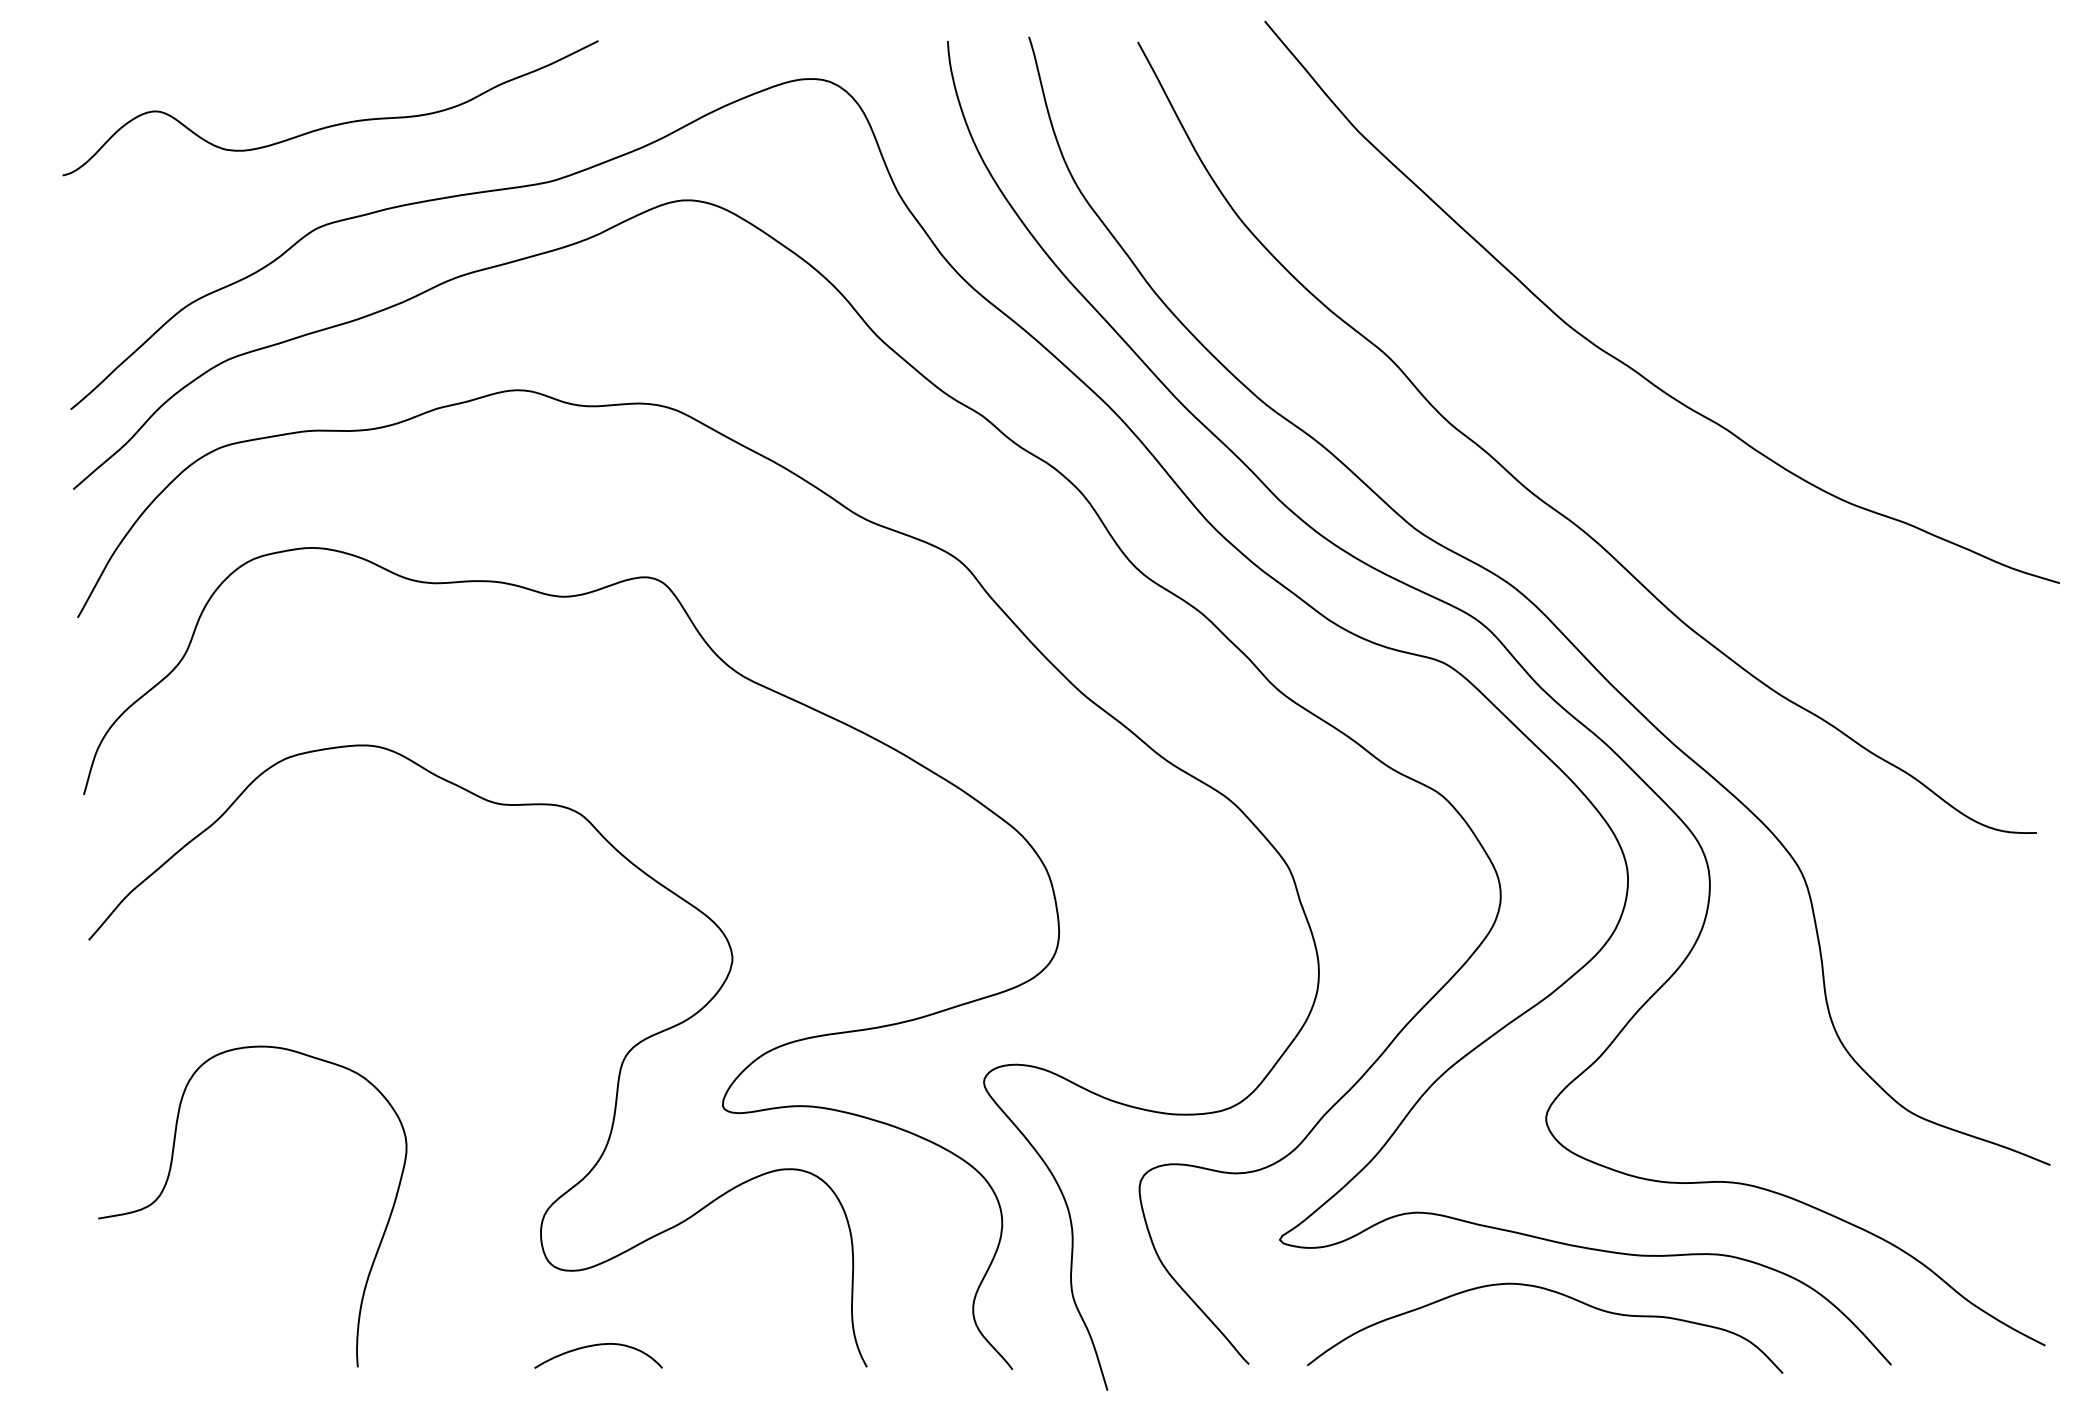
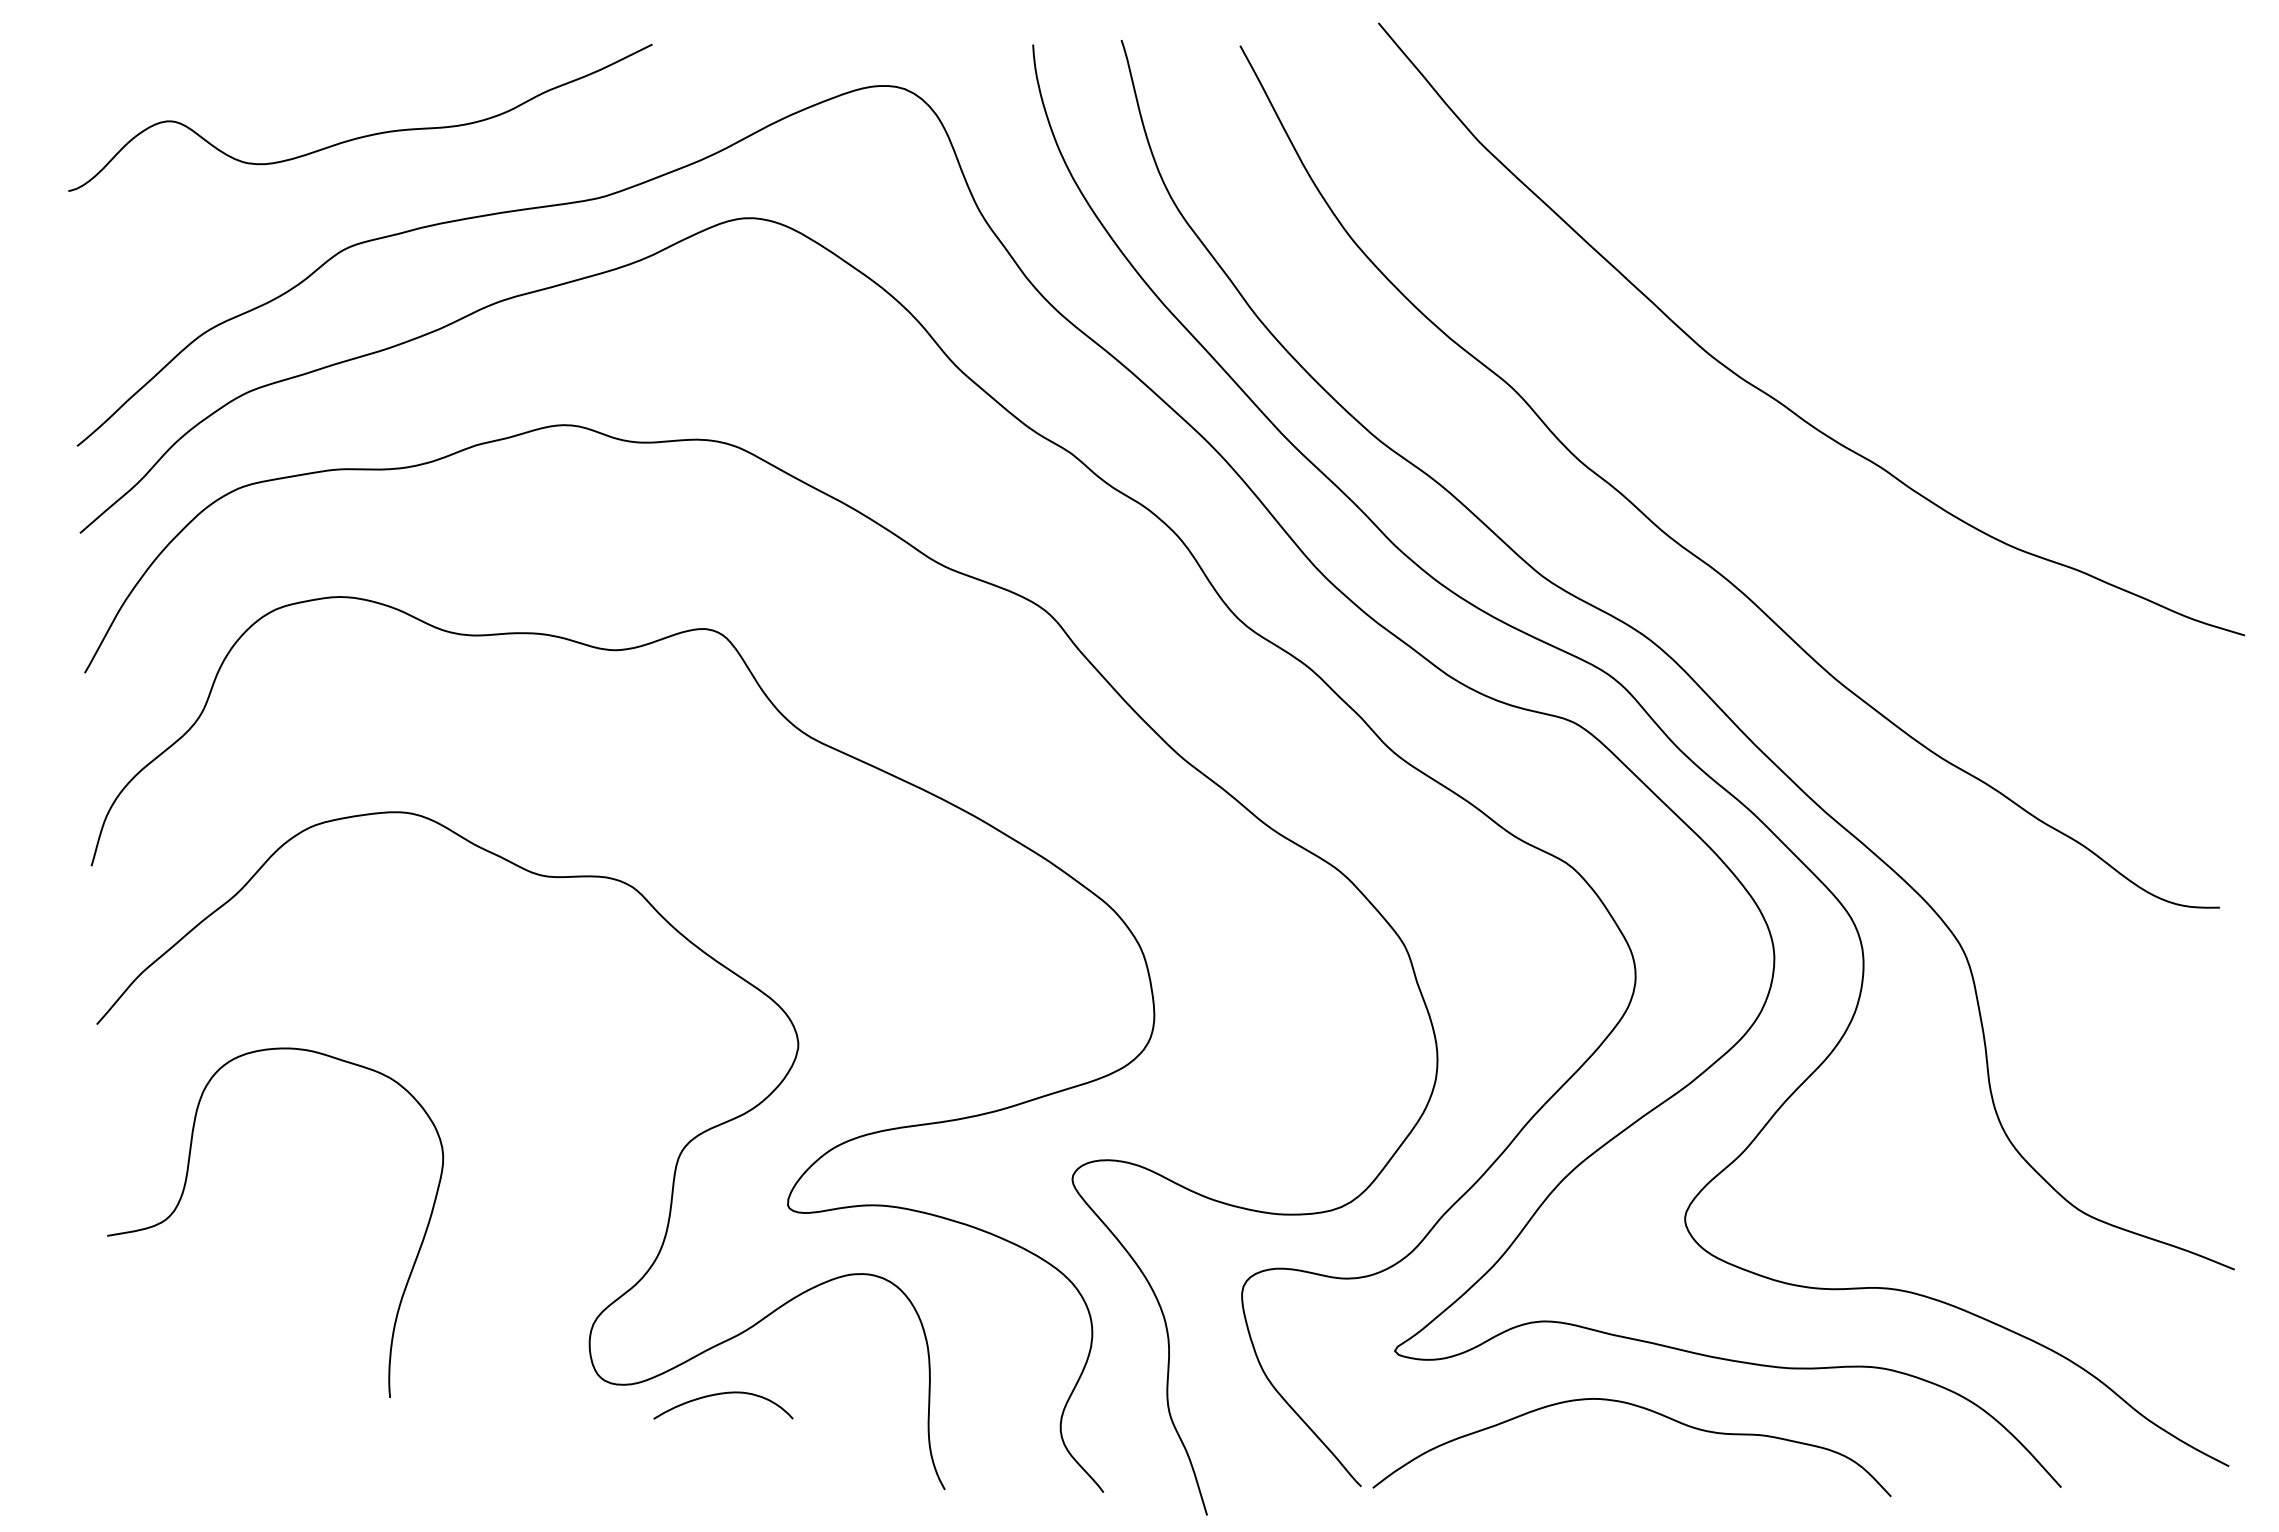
curve: (169, 1177) -> (184, 1191), moved
curve: (1556, 1293) -> (1644, 1409), moved
curve: (598, 1345) -> (723, 1394), moved

